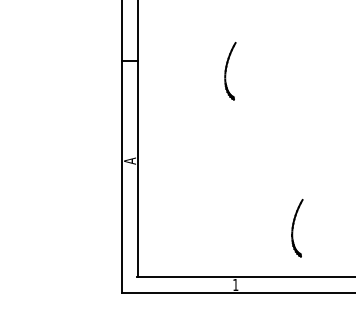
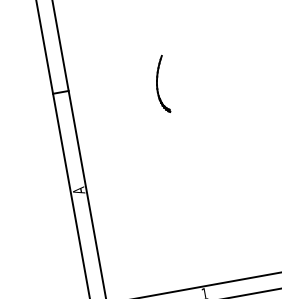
part: (297, 228) -> (255, 227), removed

